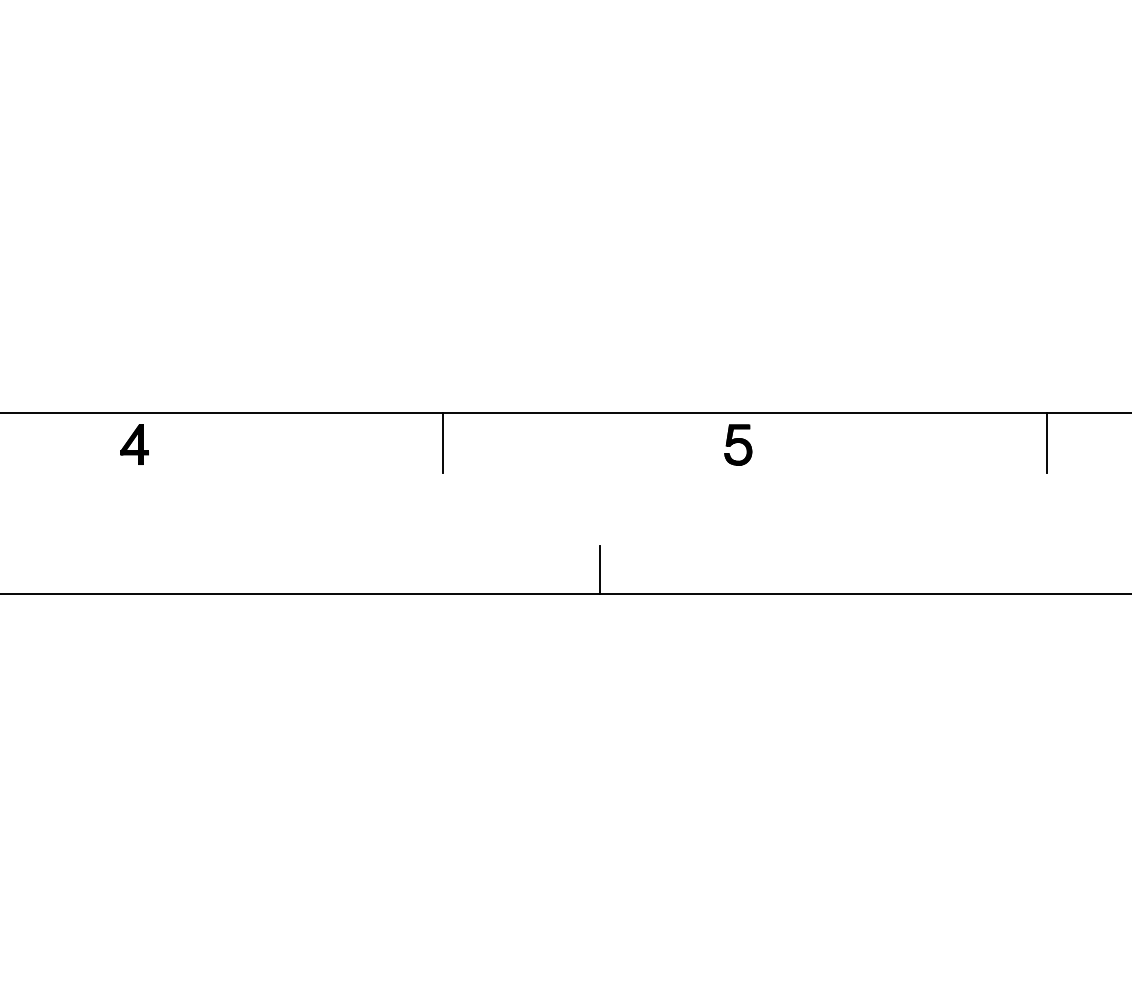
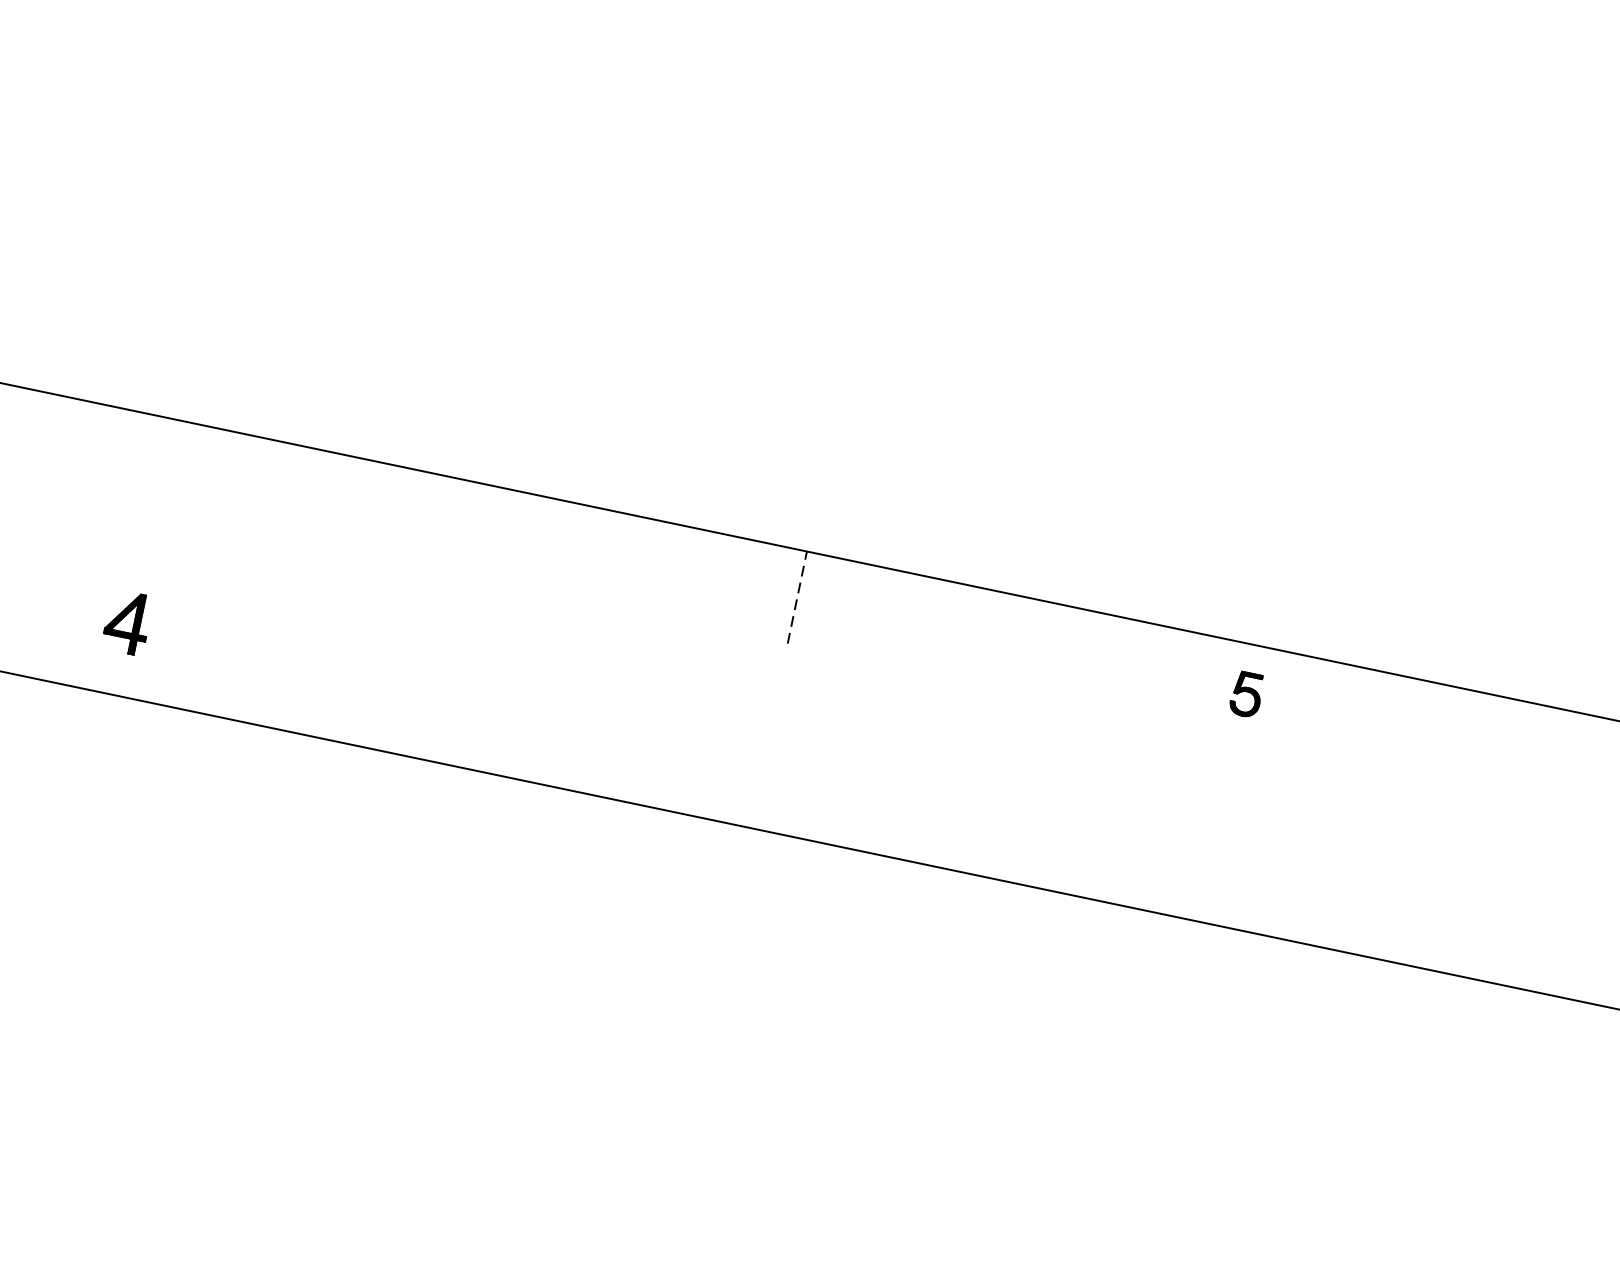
line: (443, 442) -> (797, 596), solid -> dashed
part: (134, 444) -> (127, 622), moved
part: (738, 444) -> (1247, 693), size x0.7
line: (600, 569) -> (996, 840), removed

